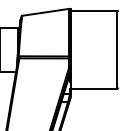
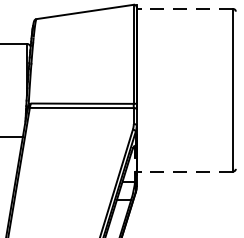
line: (93, 10) -> (184, 8), solid -> dashed
line: (93, 88) -> (184, 170), solid -> dashed

